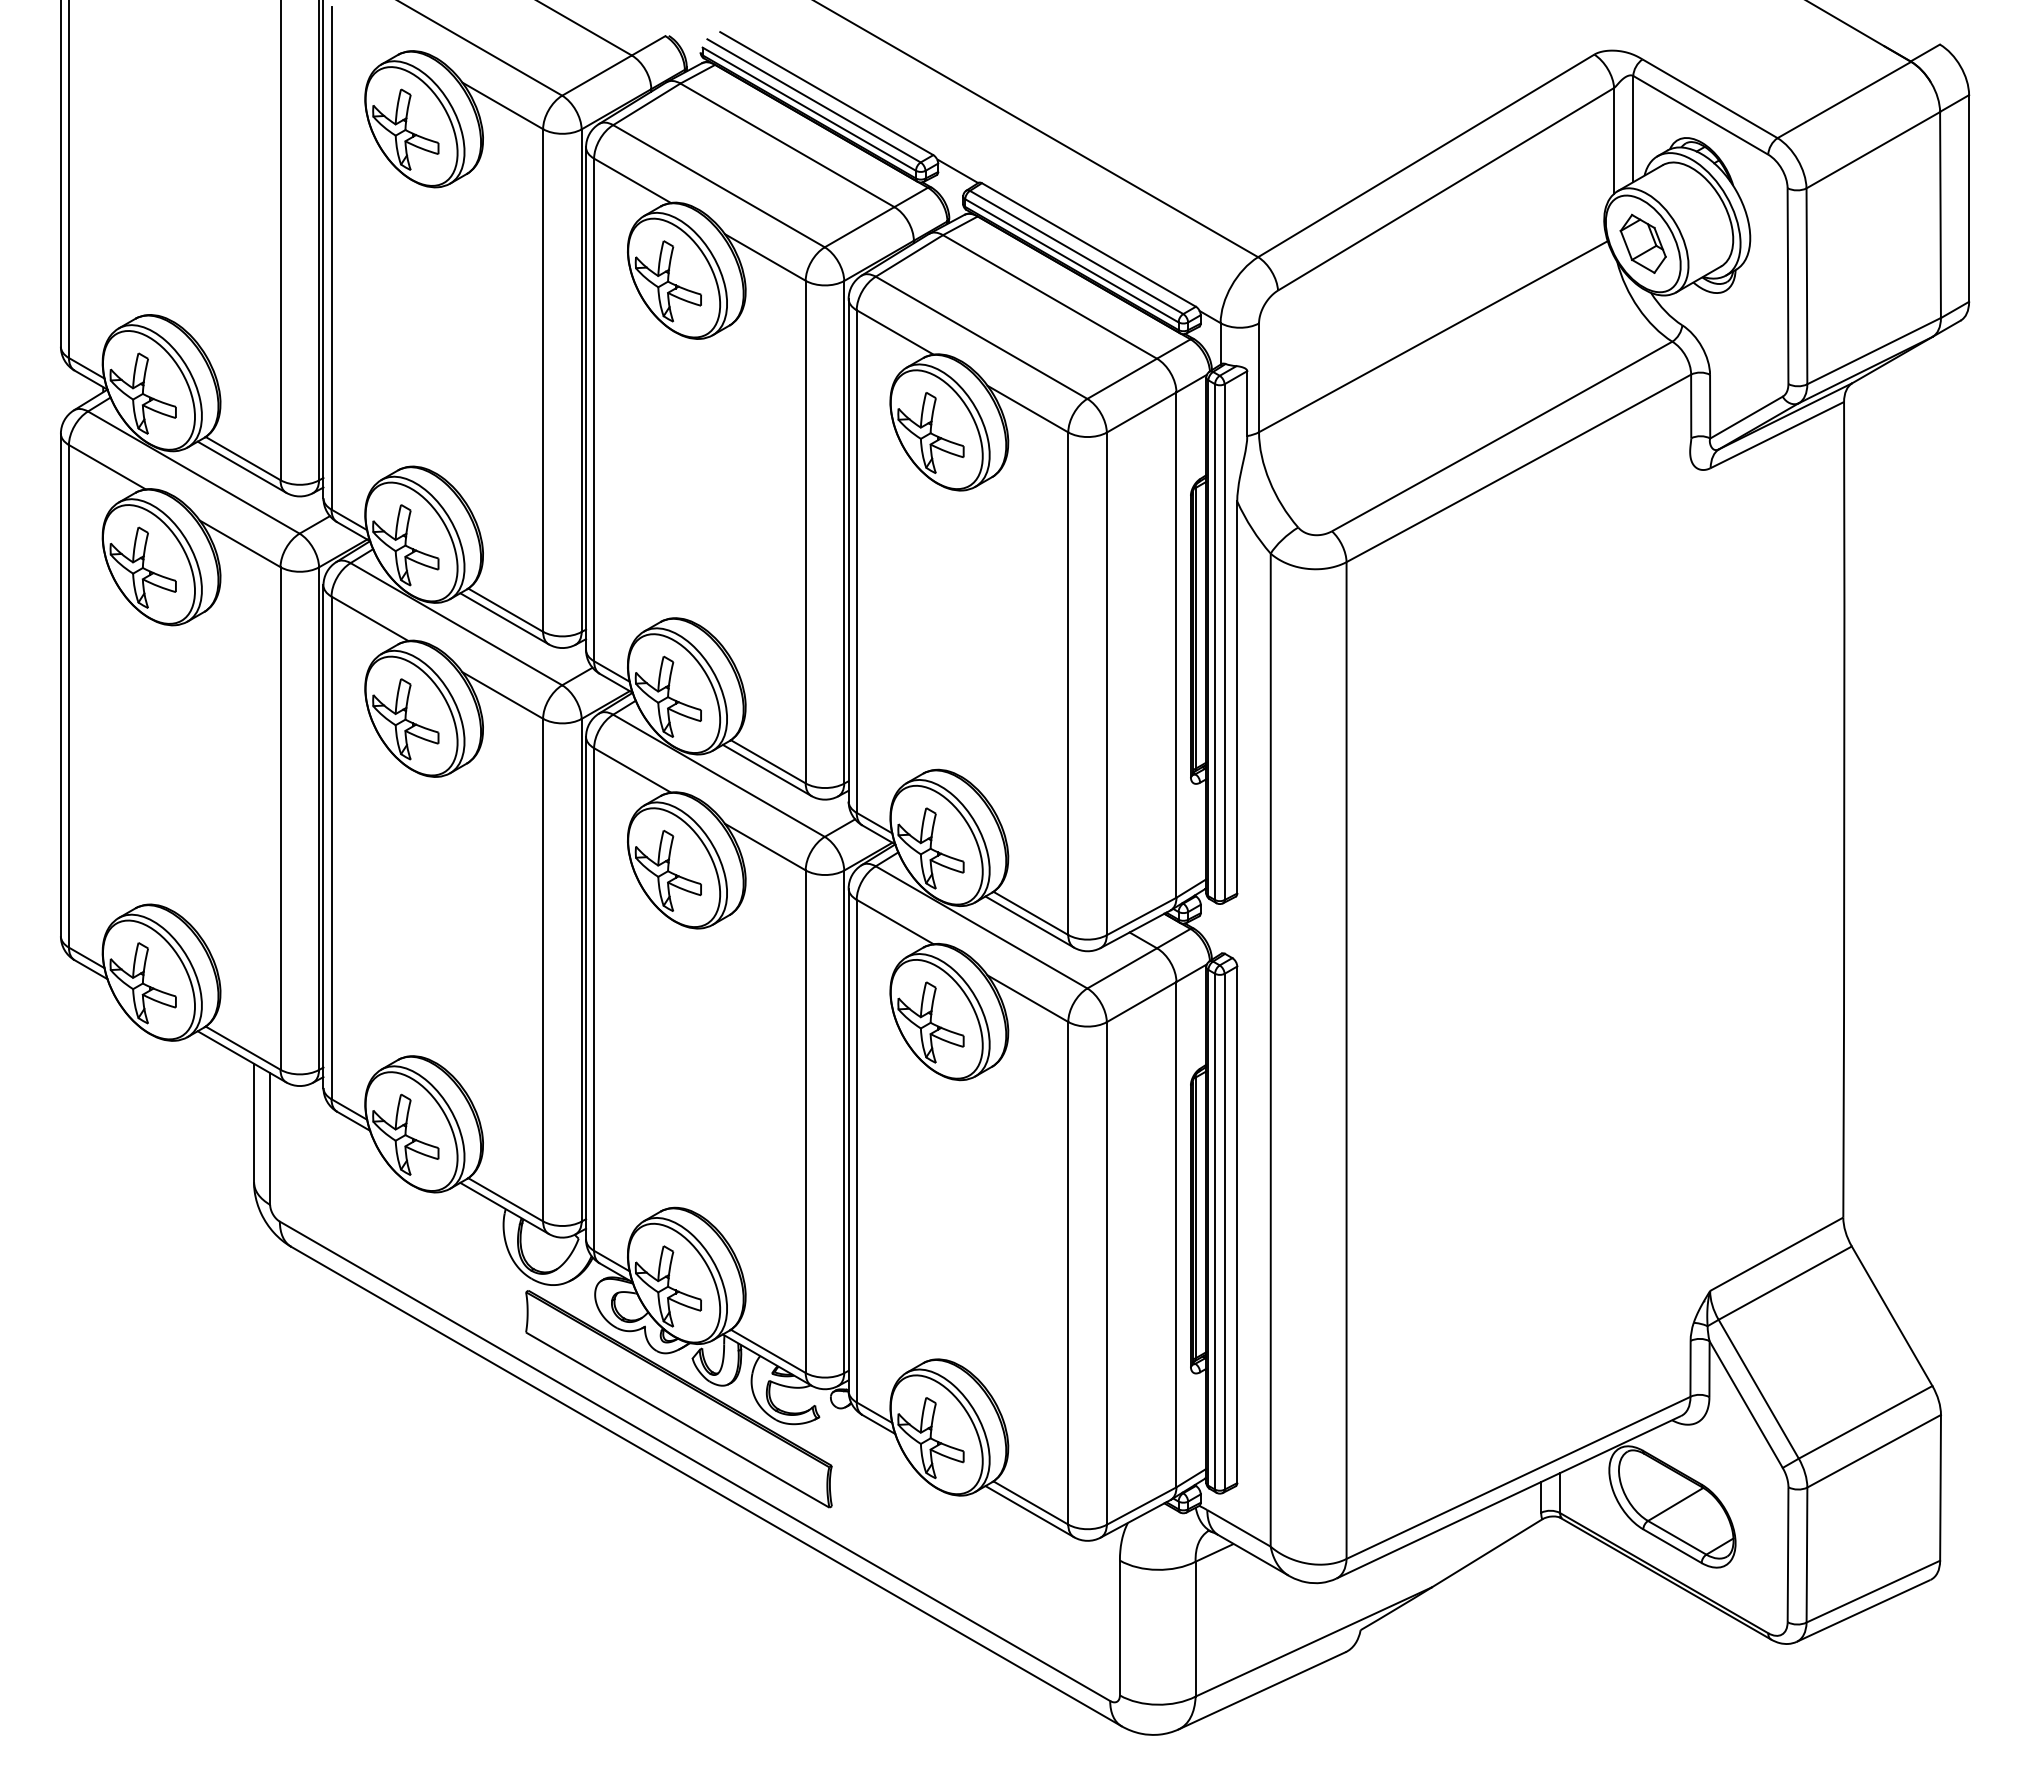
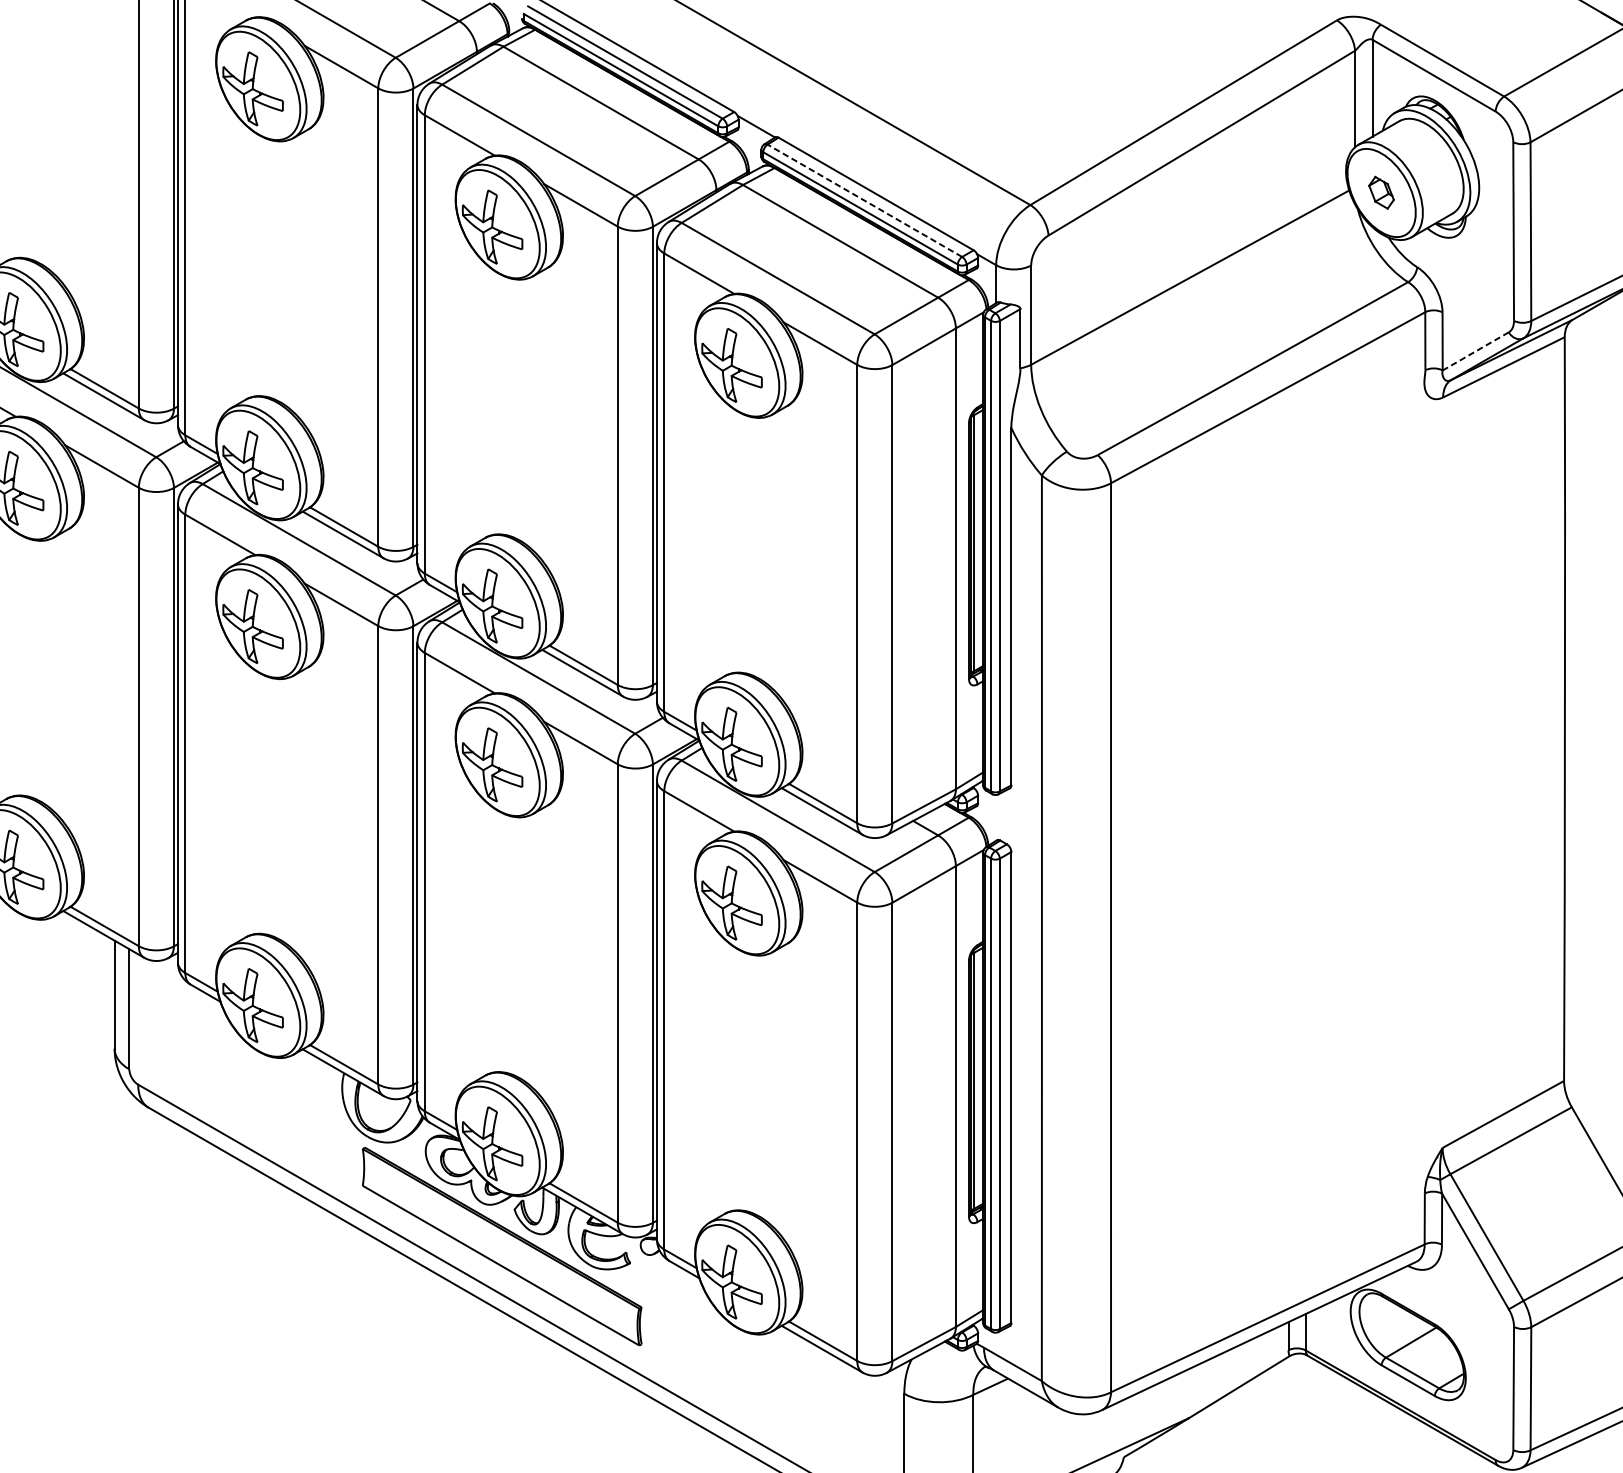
part: (1642, 243) -> (1380, 192), size x0.6
line: (1076, 252) -> (864, 200), solid -> dashed
line: (1746, 417) -> (1475, 351), solid -> dashed

